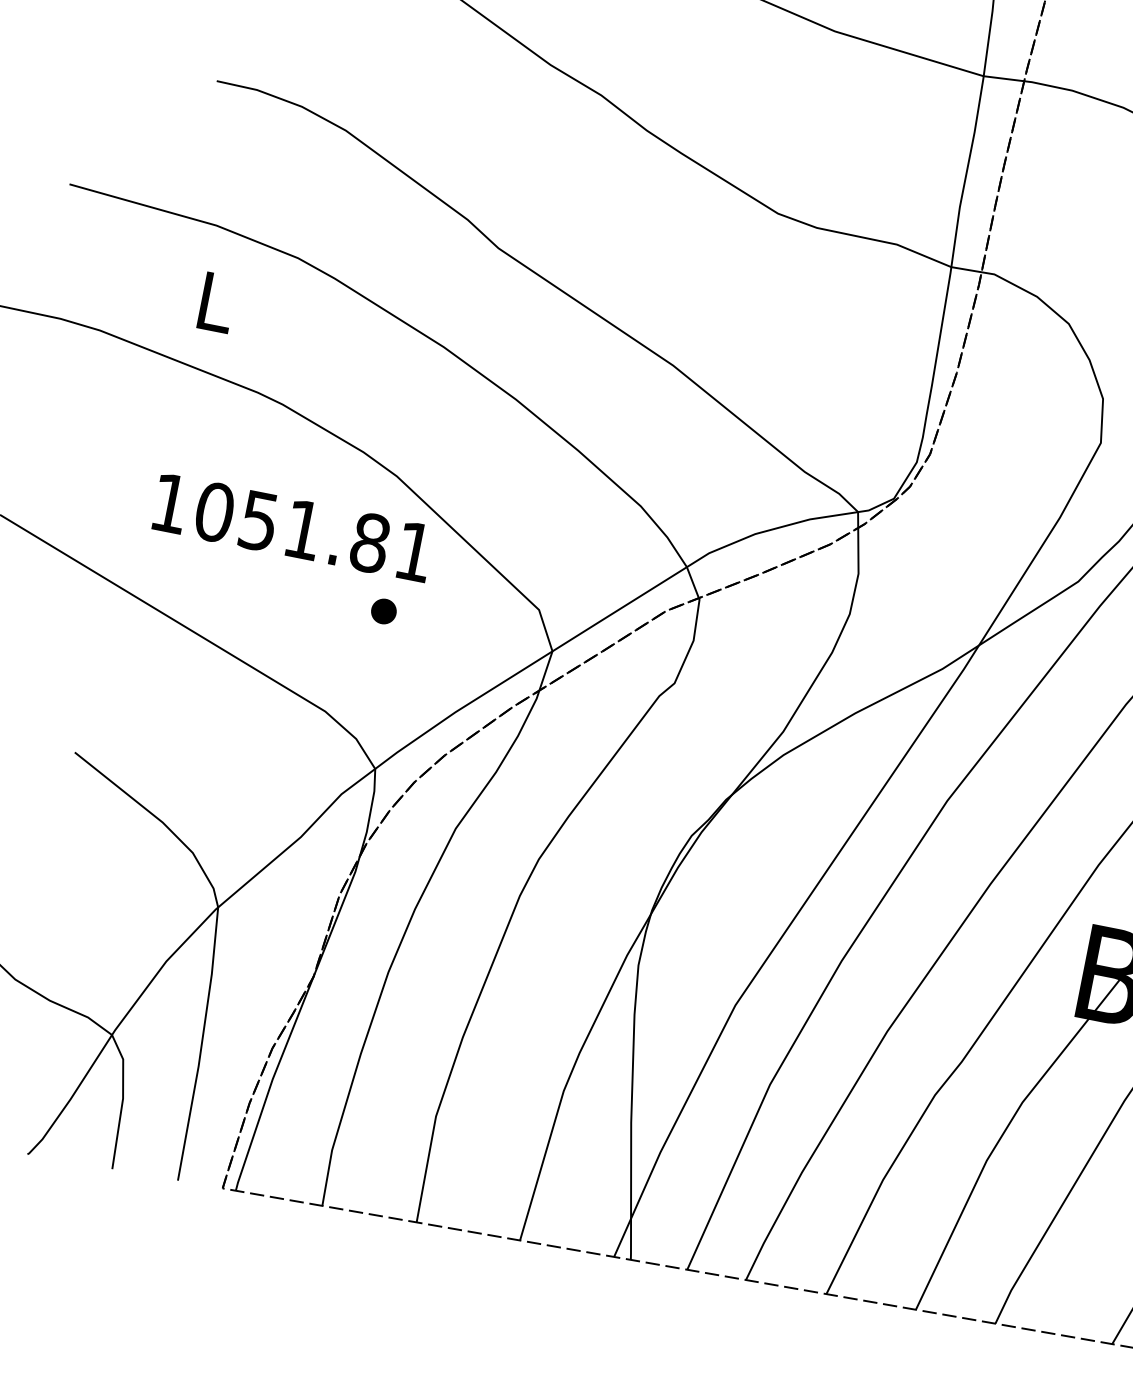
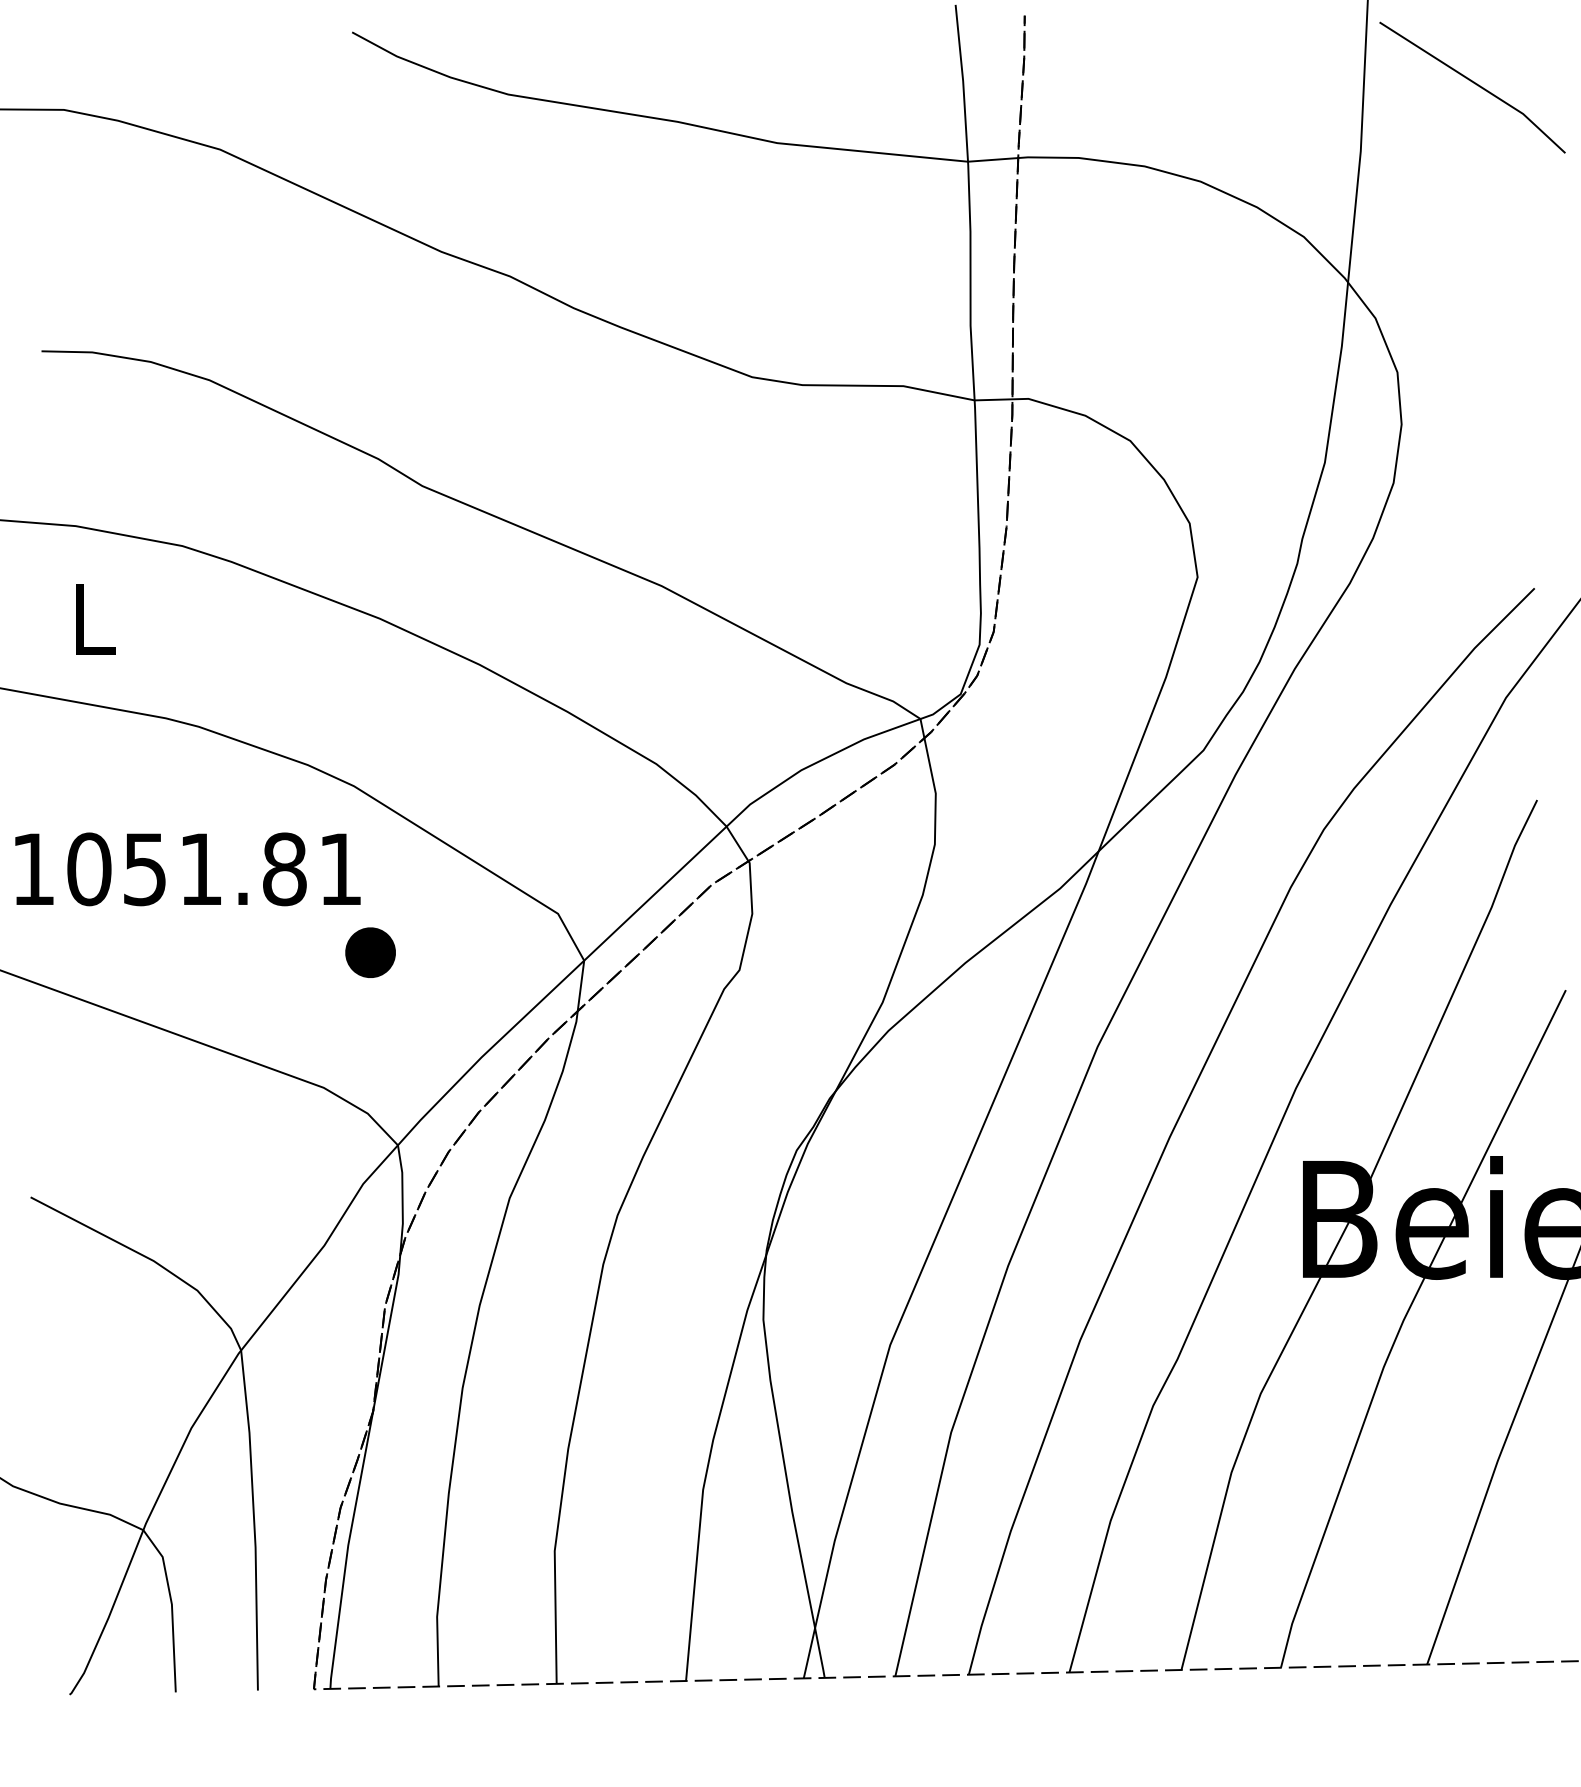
text: (292, 527) -> (187, 869), moved
part: (383, 611) -> (370, 952), size x1.6

